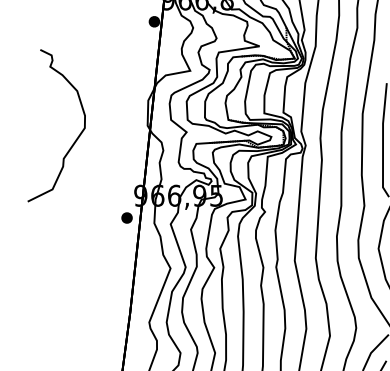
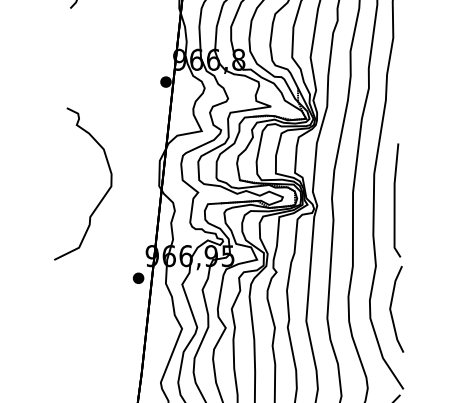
curve: (74, 140) -> (101, 198), moved

